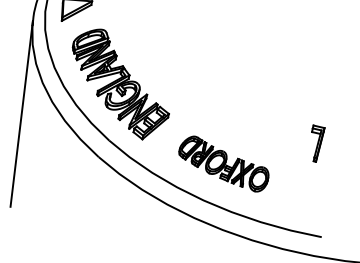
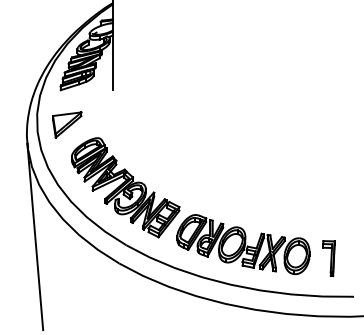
part: (315, 143) -> (328, 258), moved
part: (224, 163) -> (243, 244), size x1.43

